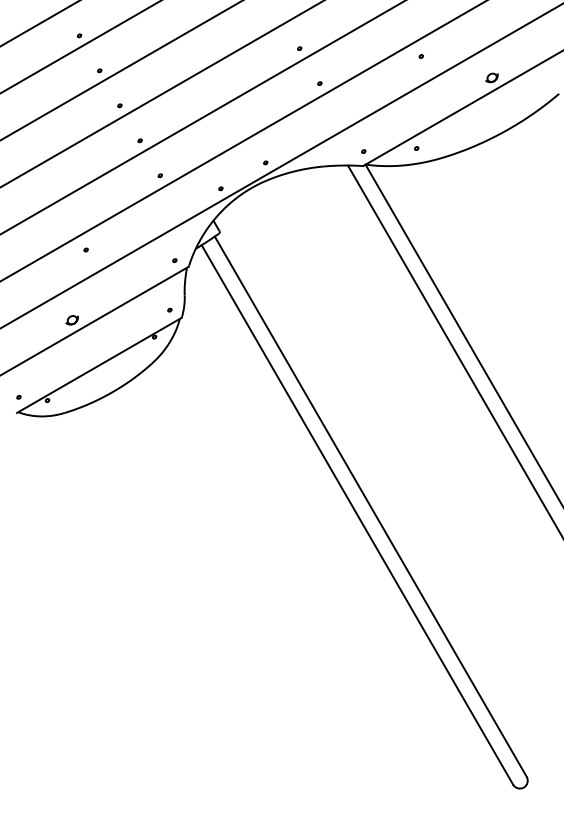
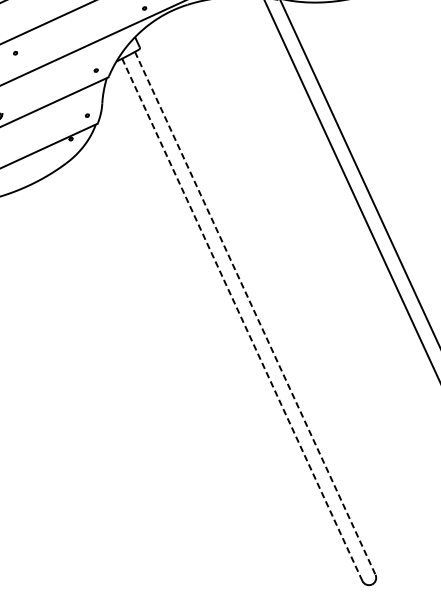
line: (370, 506) -> (255, 313), solid -> dashed
line: (357, 514) -> (242, 319), solid -> dashed

